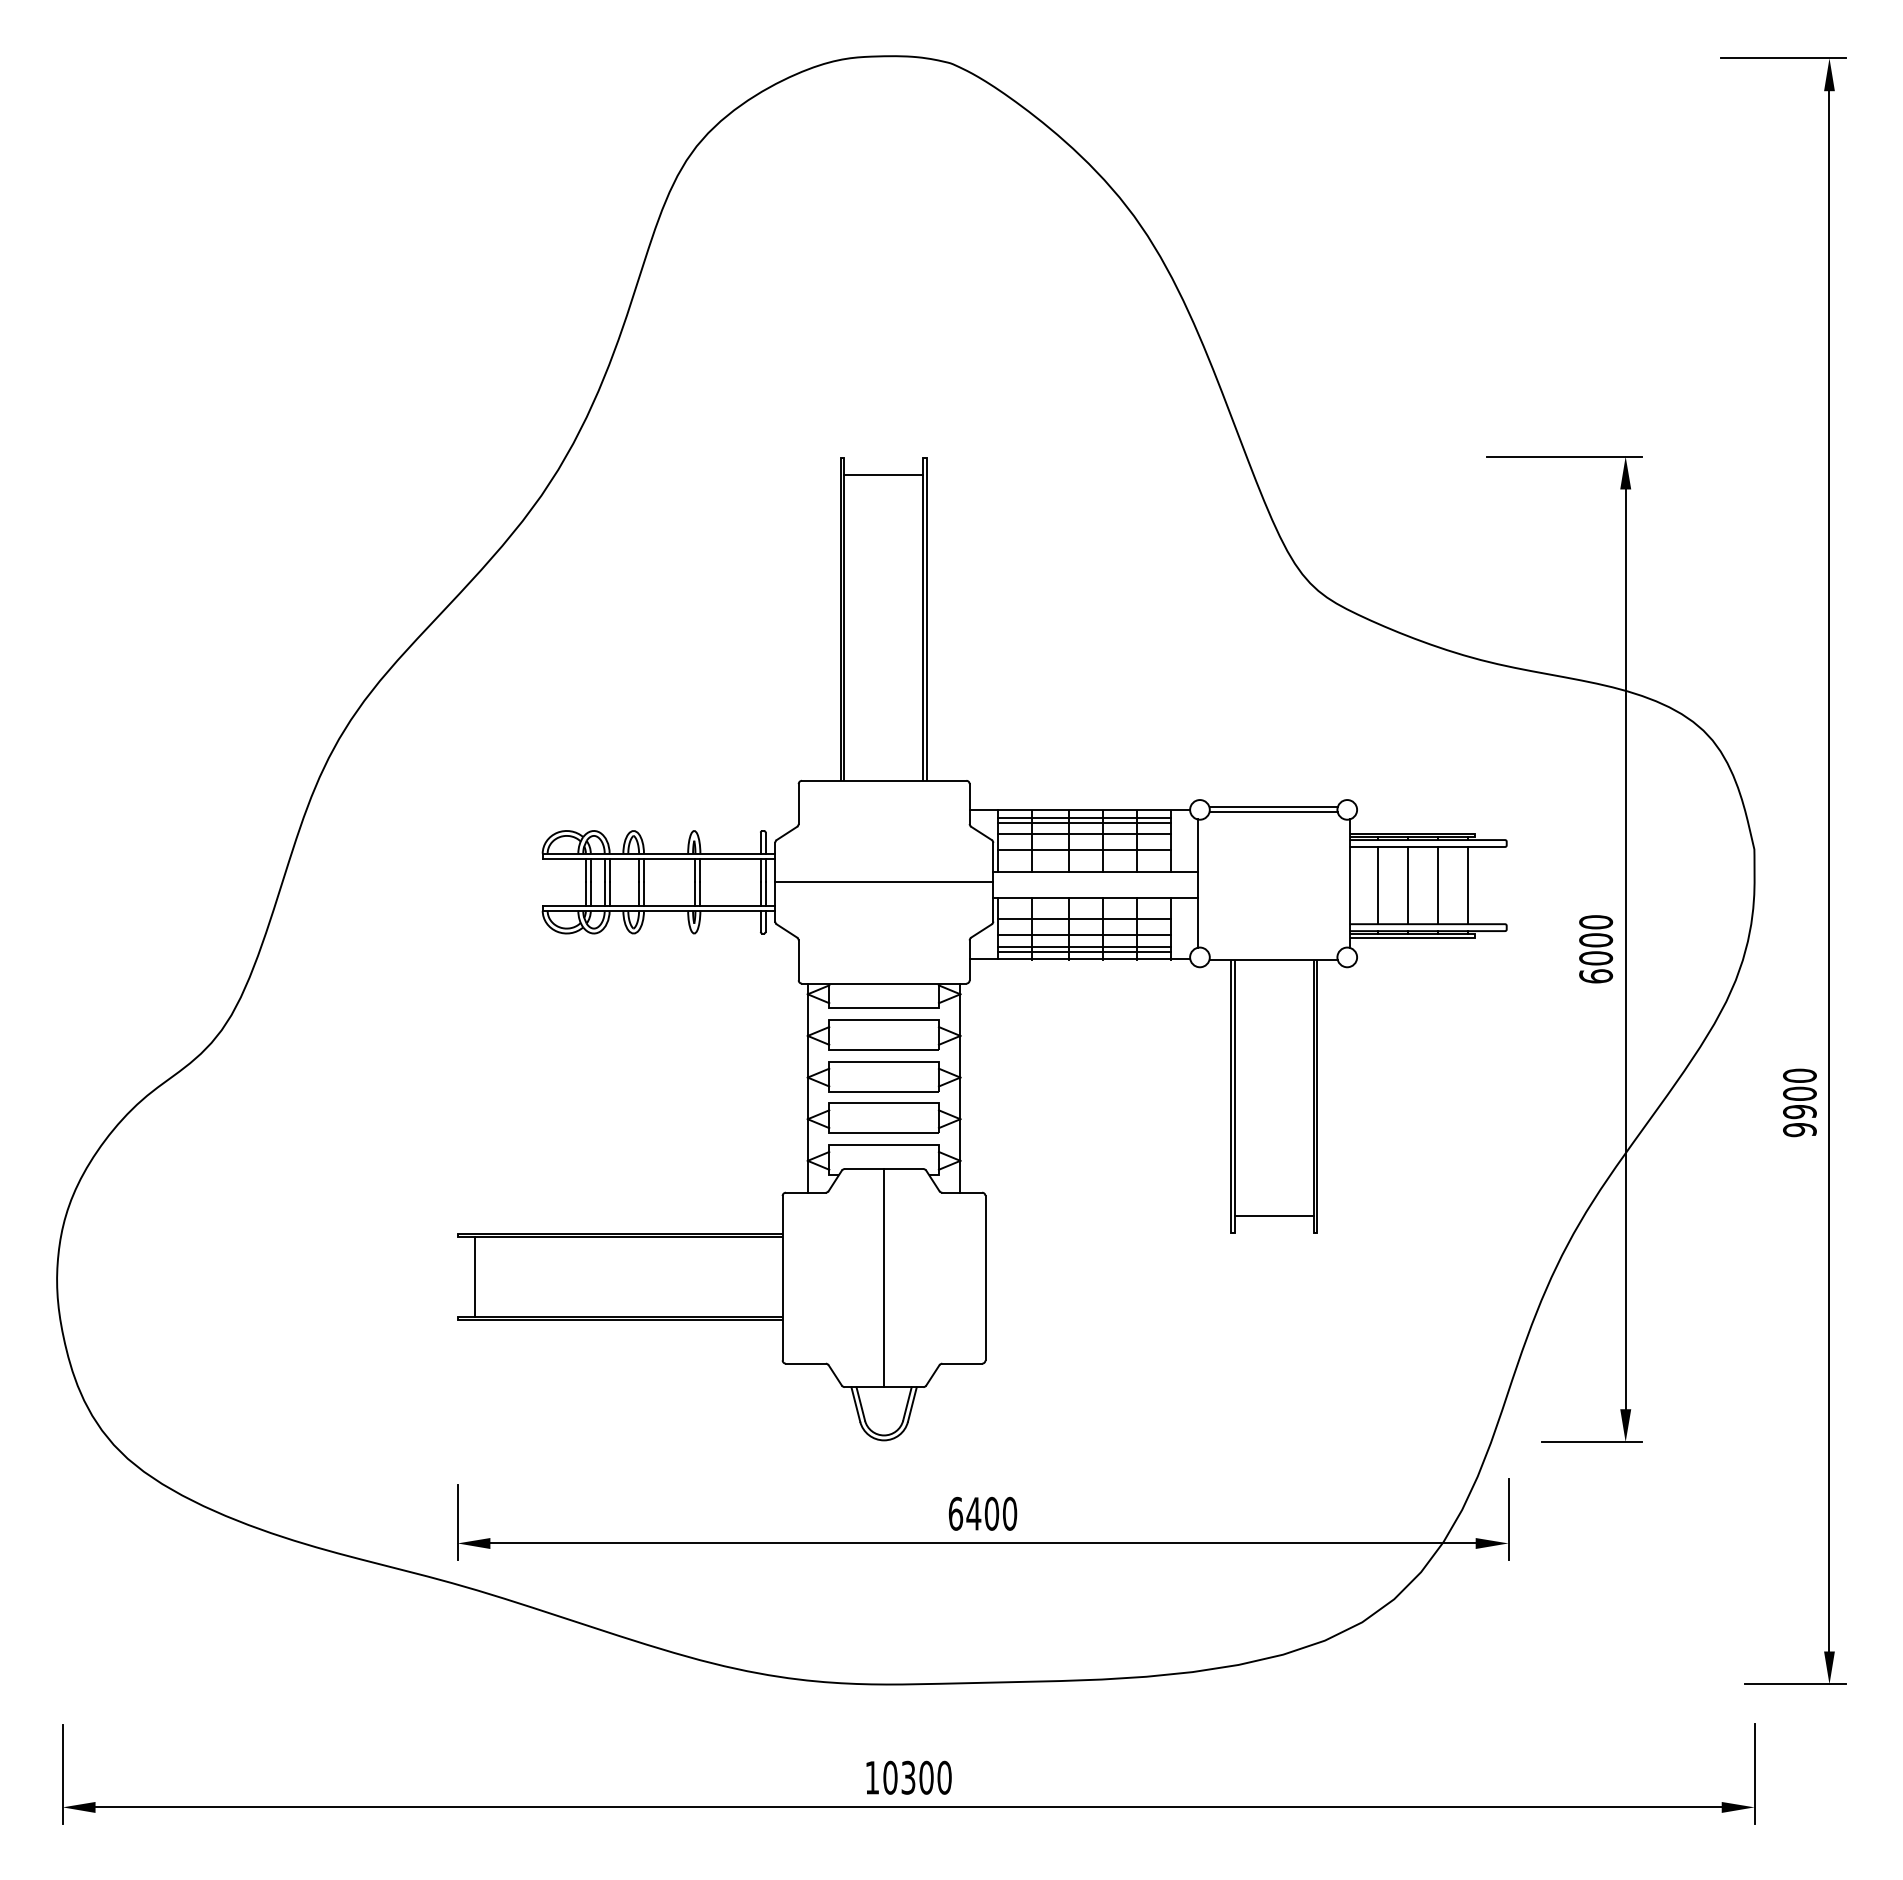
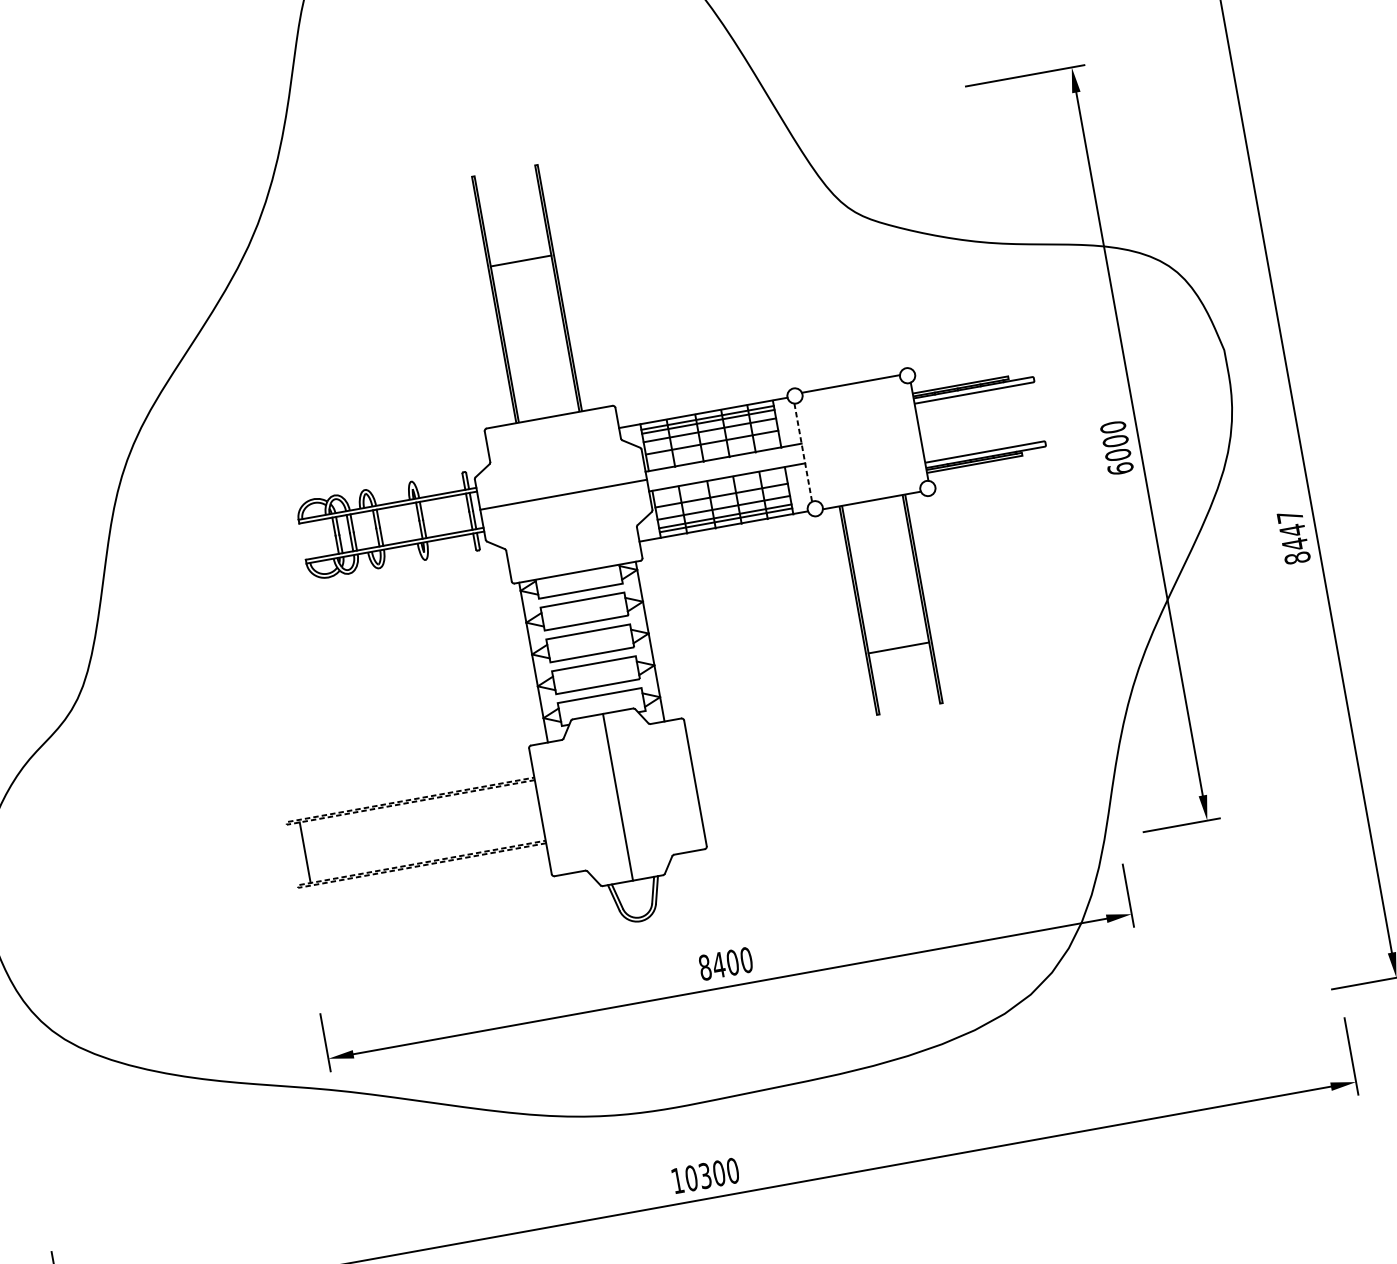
line: (883, 475) -> (521, 261), moved
line: (1273, 812) -> (851, 387), removed
line: (1197, 884) -> (803, 453), solid -> dashed
line: (1377, 885) -> (941, 429), removed
line: (1407, 885) -> (964, 425), removed
line: (1437, 885) -> (986, 421), removed
line: (1467, 885) -> (1009, 416), removed
text: (1799, 1102) -> (1293, 537), 9900 -> 8447
line: (1273, 1215) -> (898, 647), moved
line: (458, 1235) -> (286, 823), solid -> dashed
line: (458, 1318) -> (298, 886), solid -> dashed
text: (955, 1513) -> (704, 967), 6400 -> 8400

